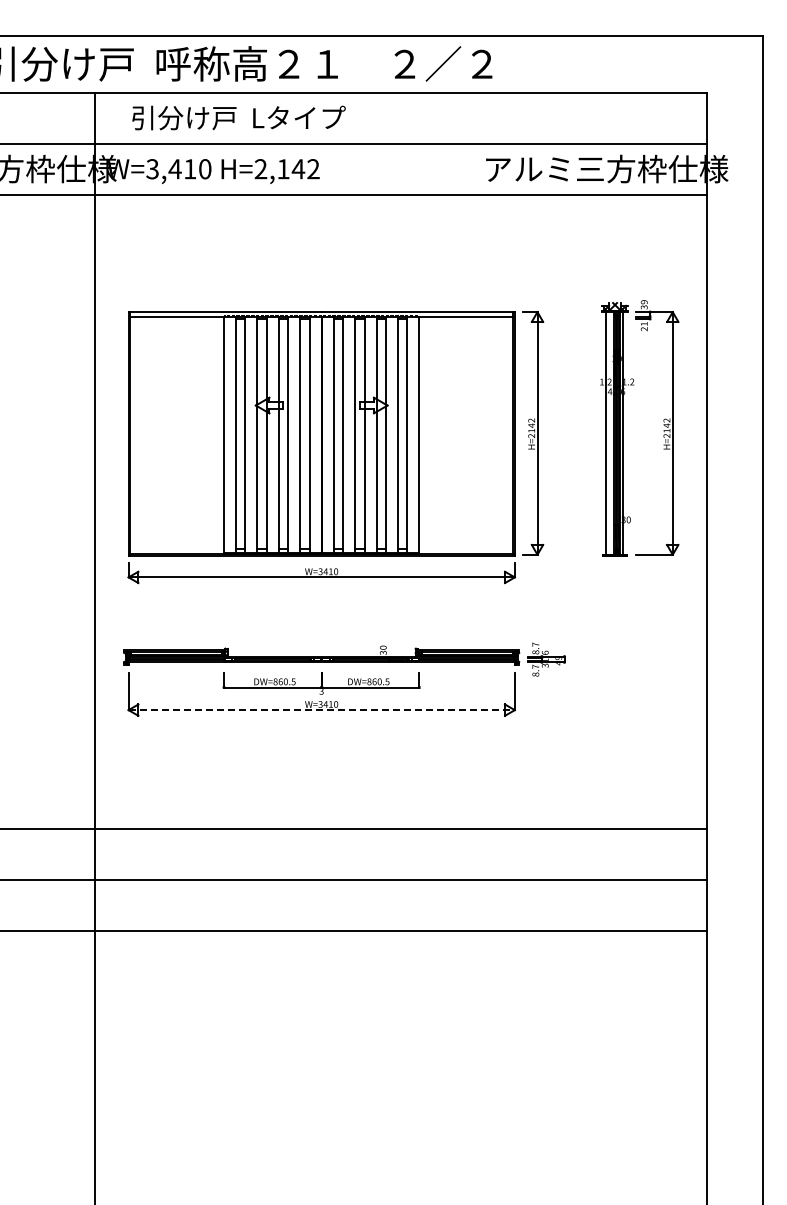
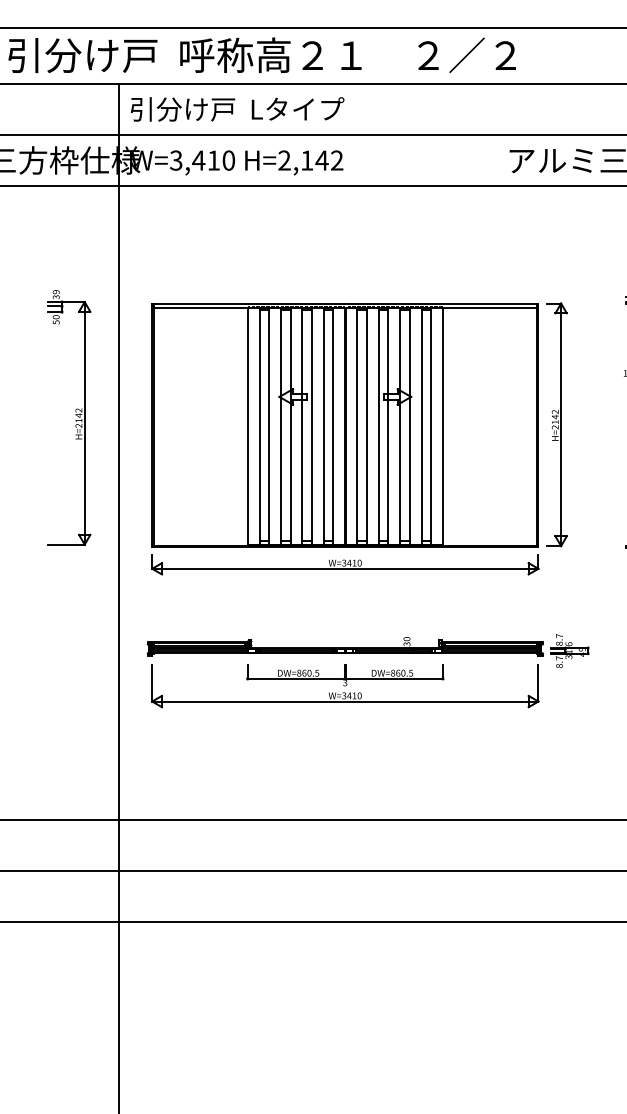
text: (238, 117) -> (237, 108), moved
part: (52, 424) -> (76, 415), added
line: (322, 710) -> (346, 701), dashed -> solid

